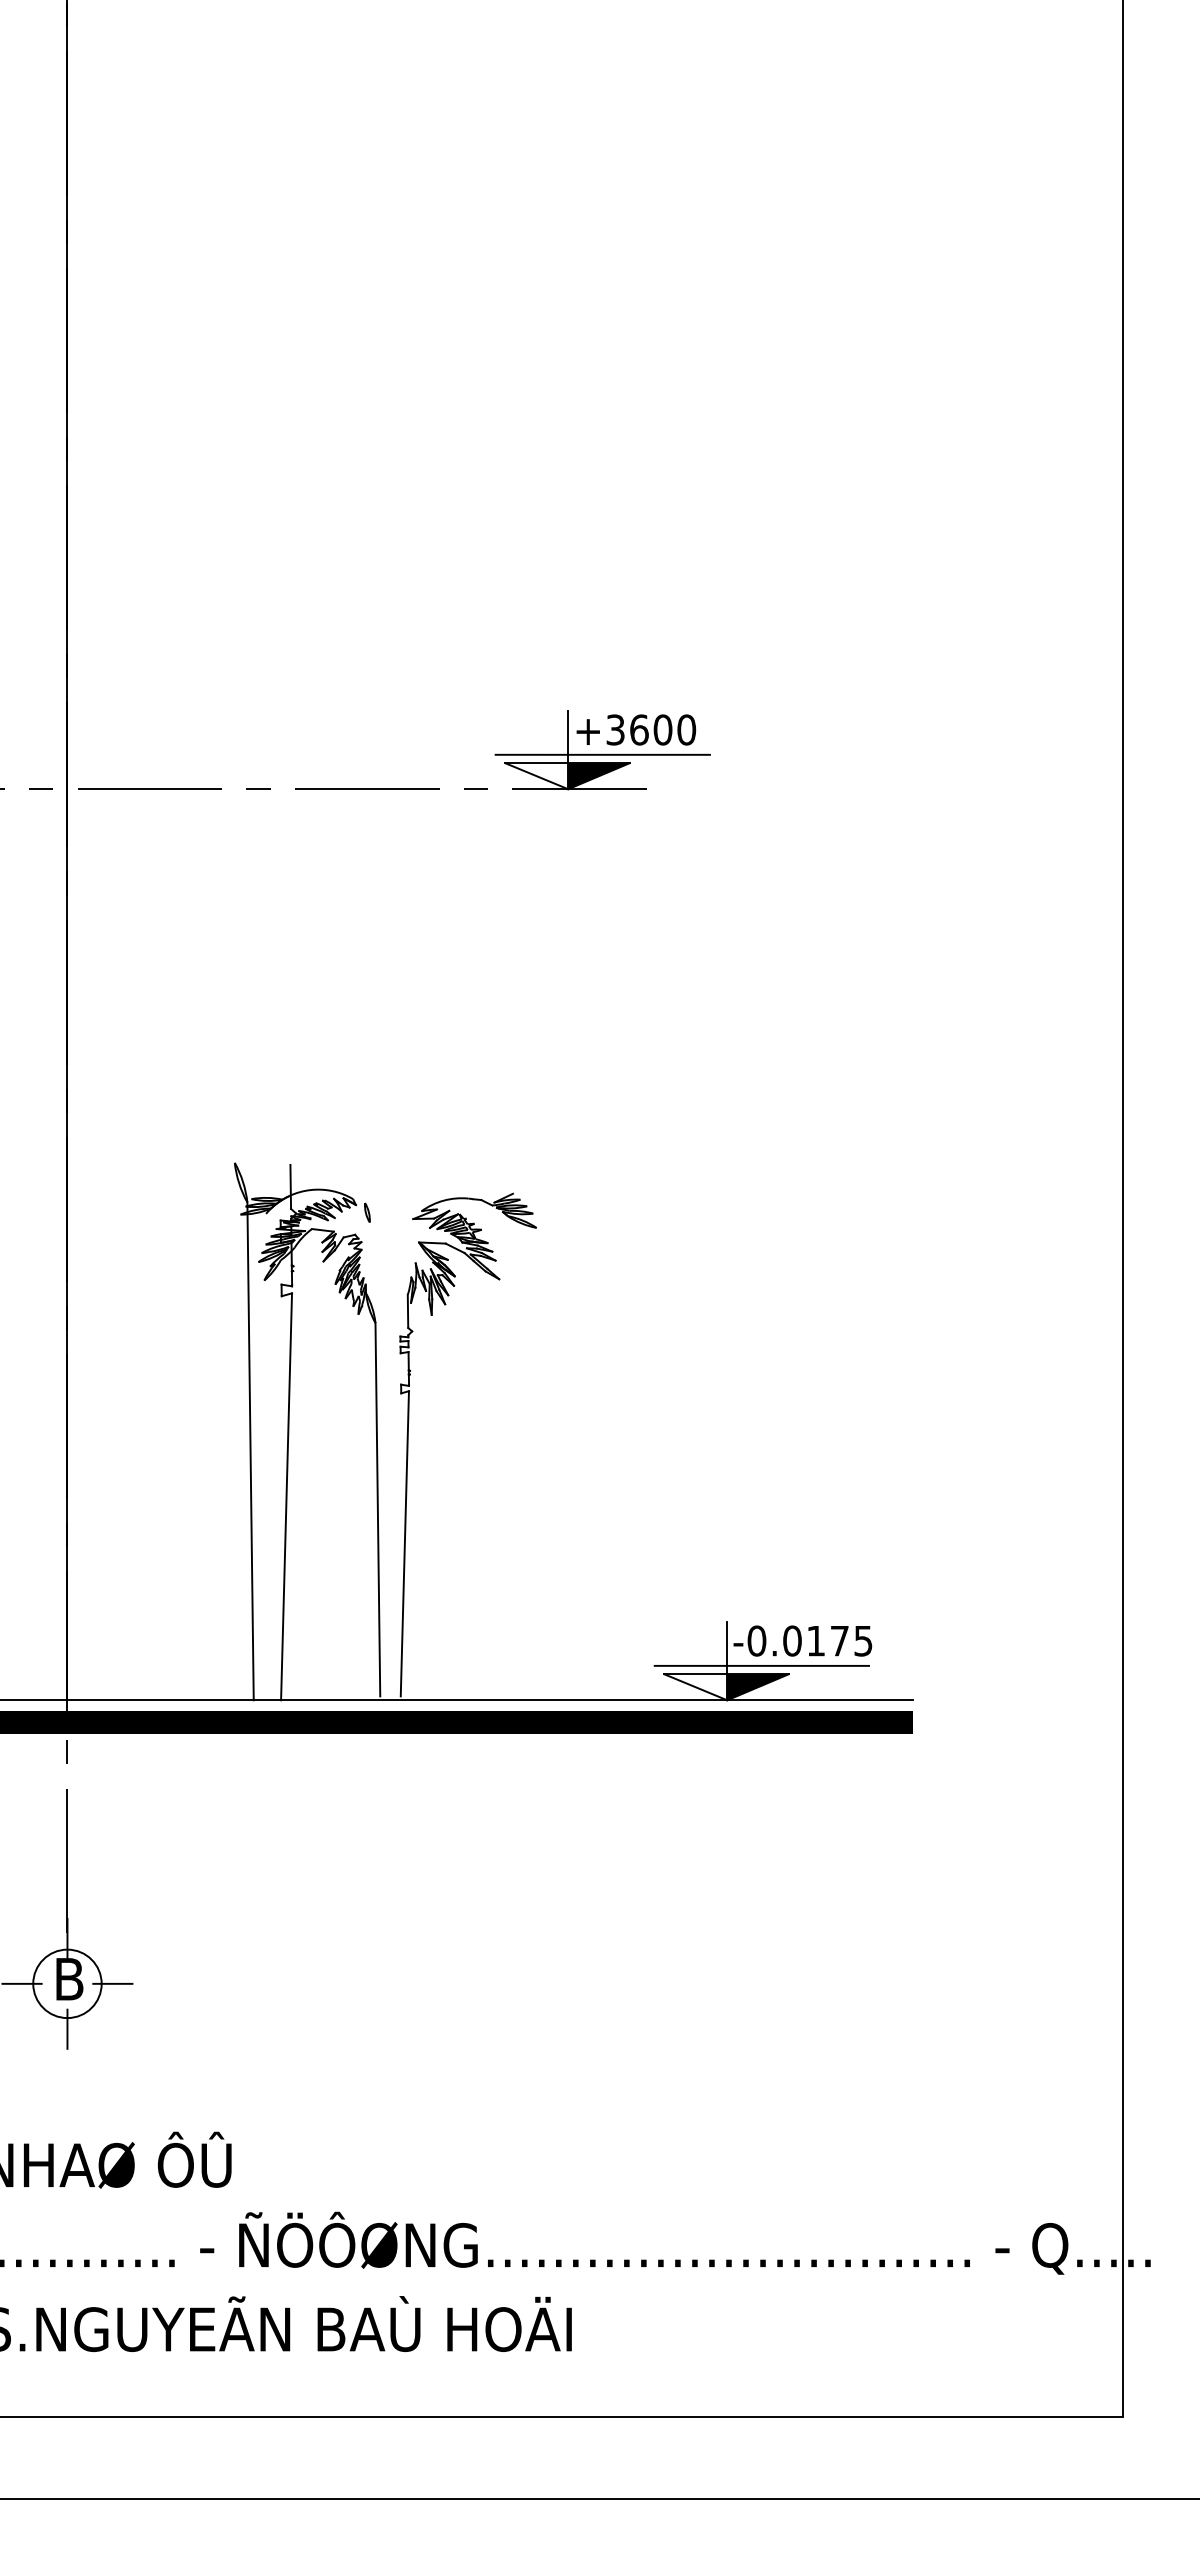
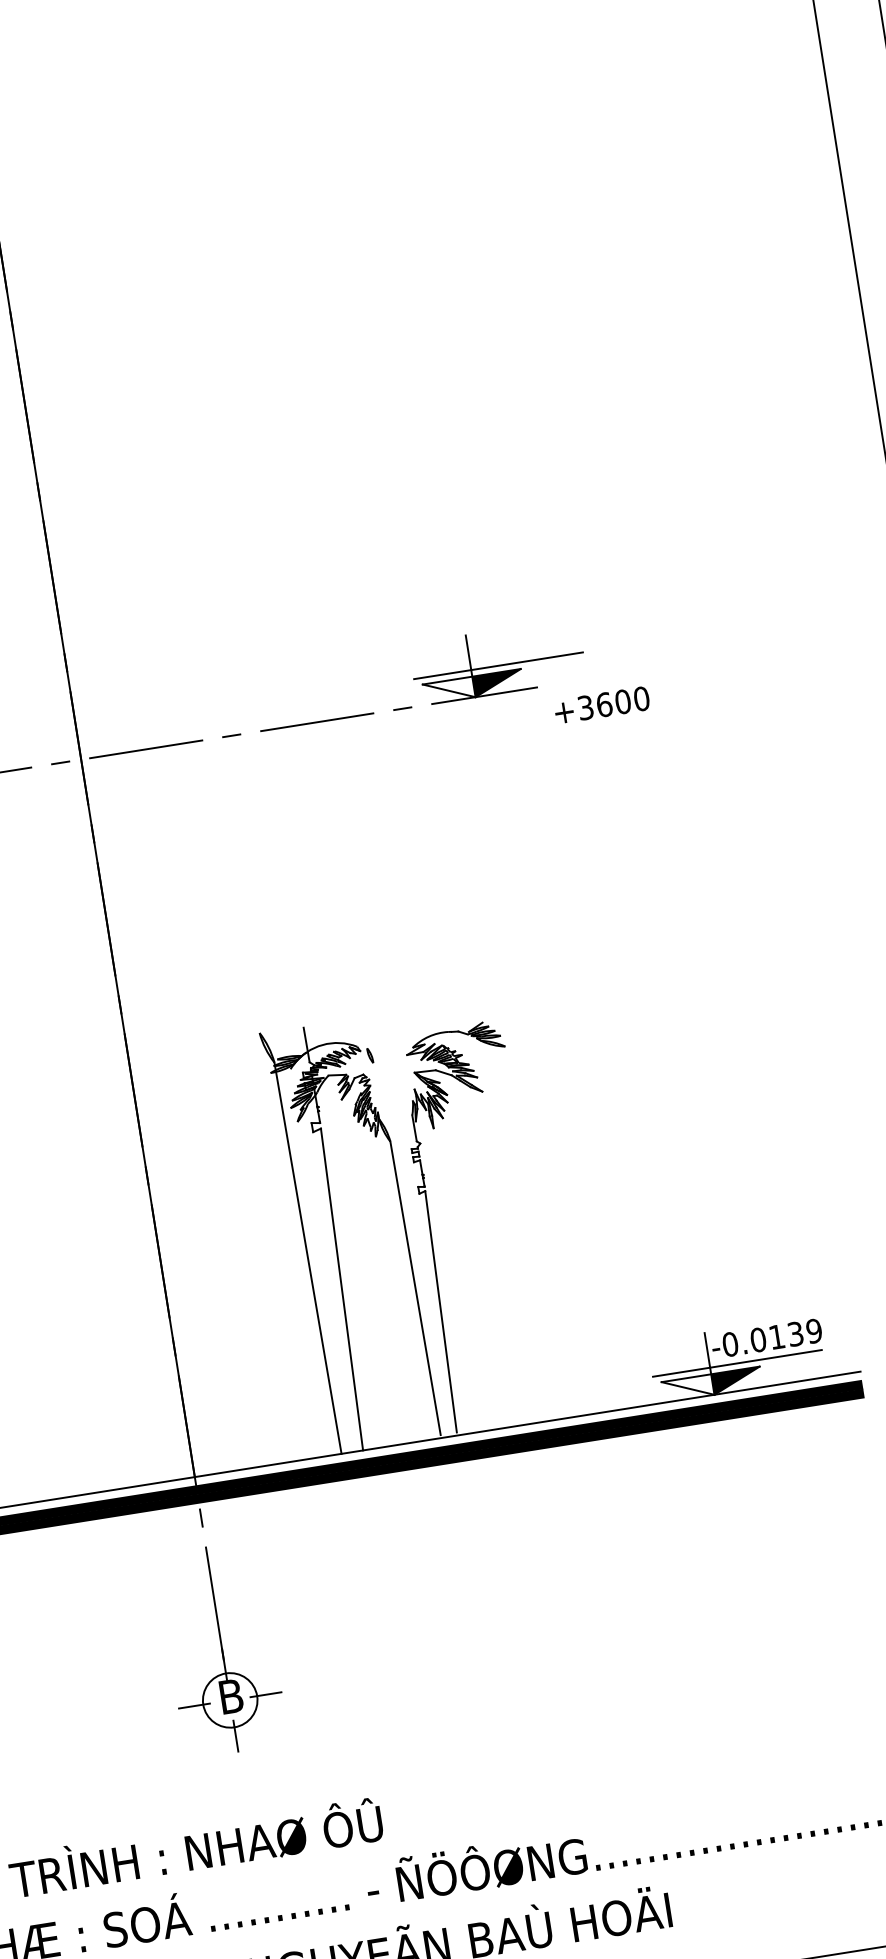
text: (636, 729) -> (602, 704), moved
text: (851, 1640) -> (804, 1332), -0.0175 -> -0.0139

